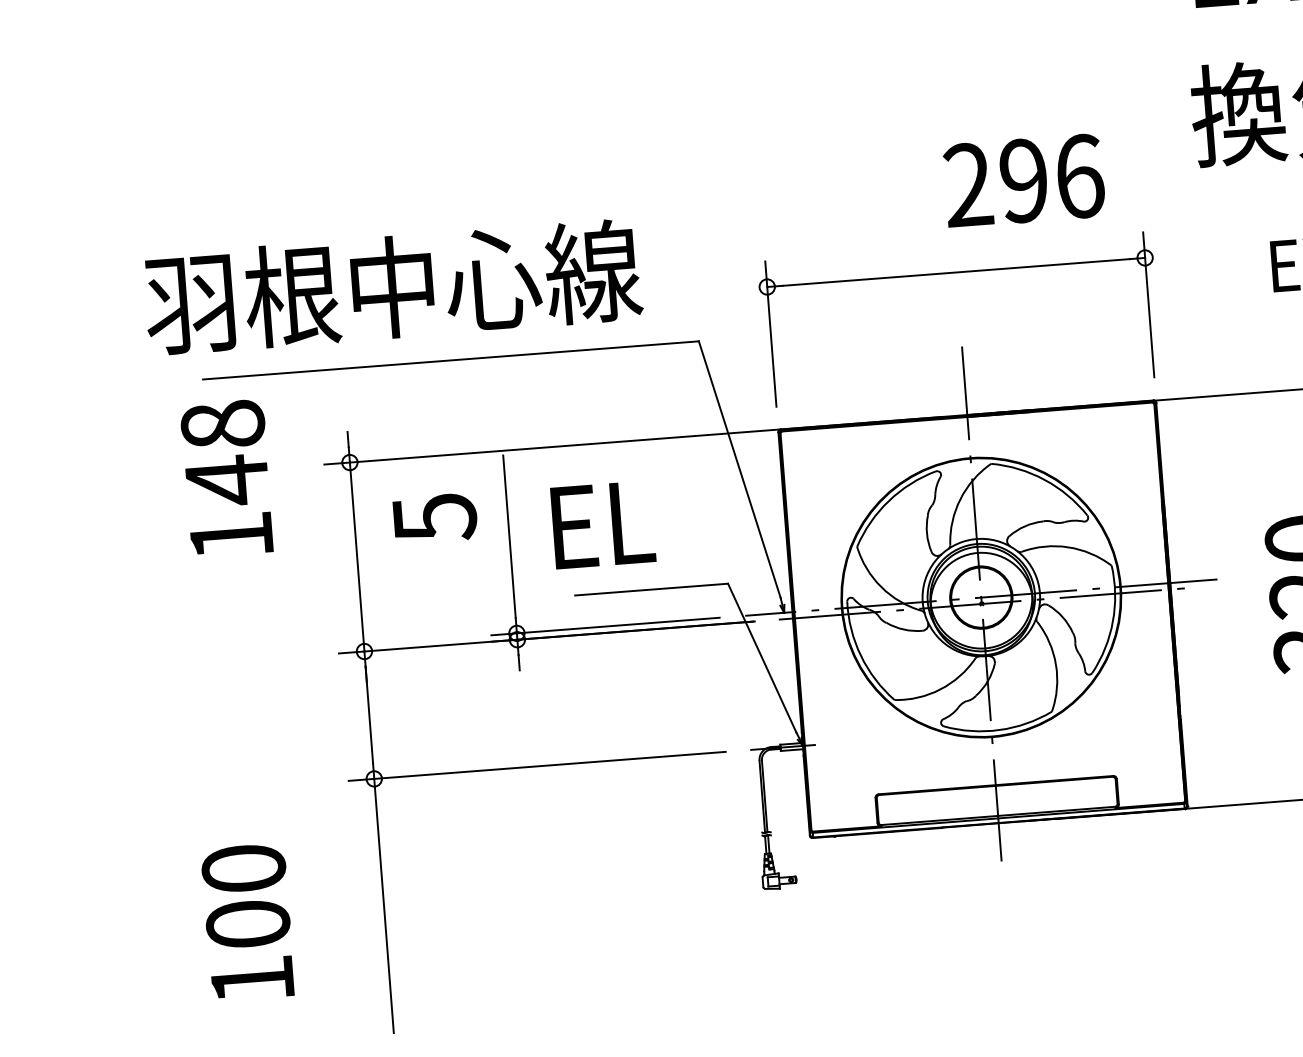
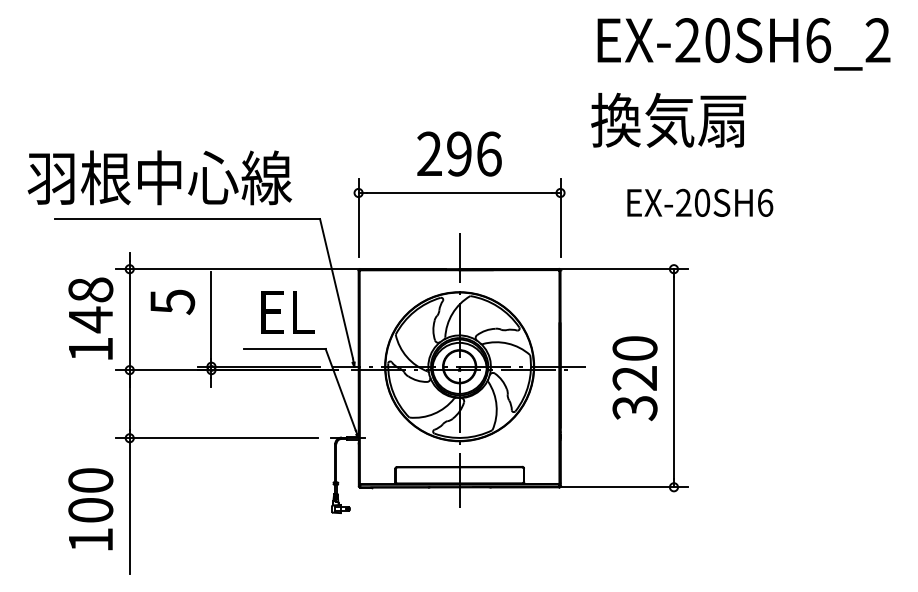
text: (1024, 179) -> (459, 153), moved
text: (226, 478) -> (90, 318), moved
text: (602, 524) -> (287, 312), moved
text: (247, 922) -> (90, 509), moved

